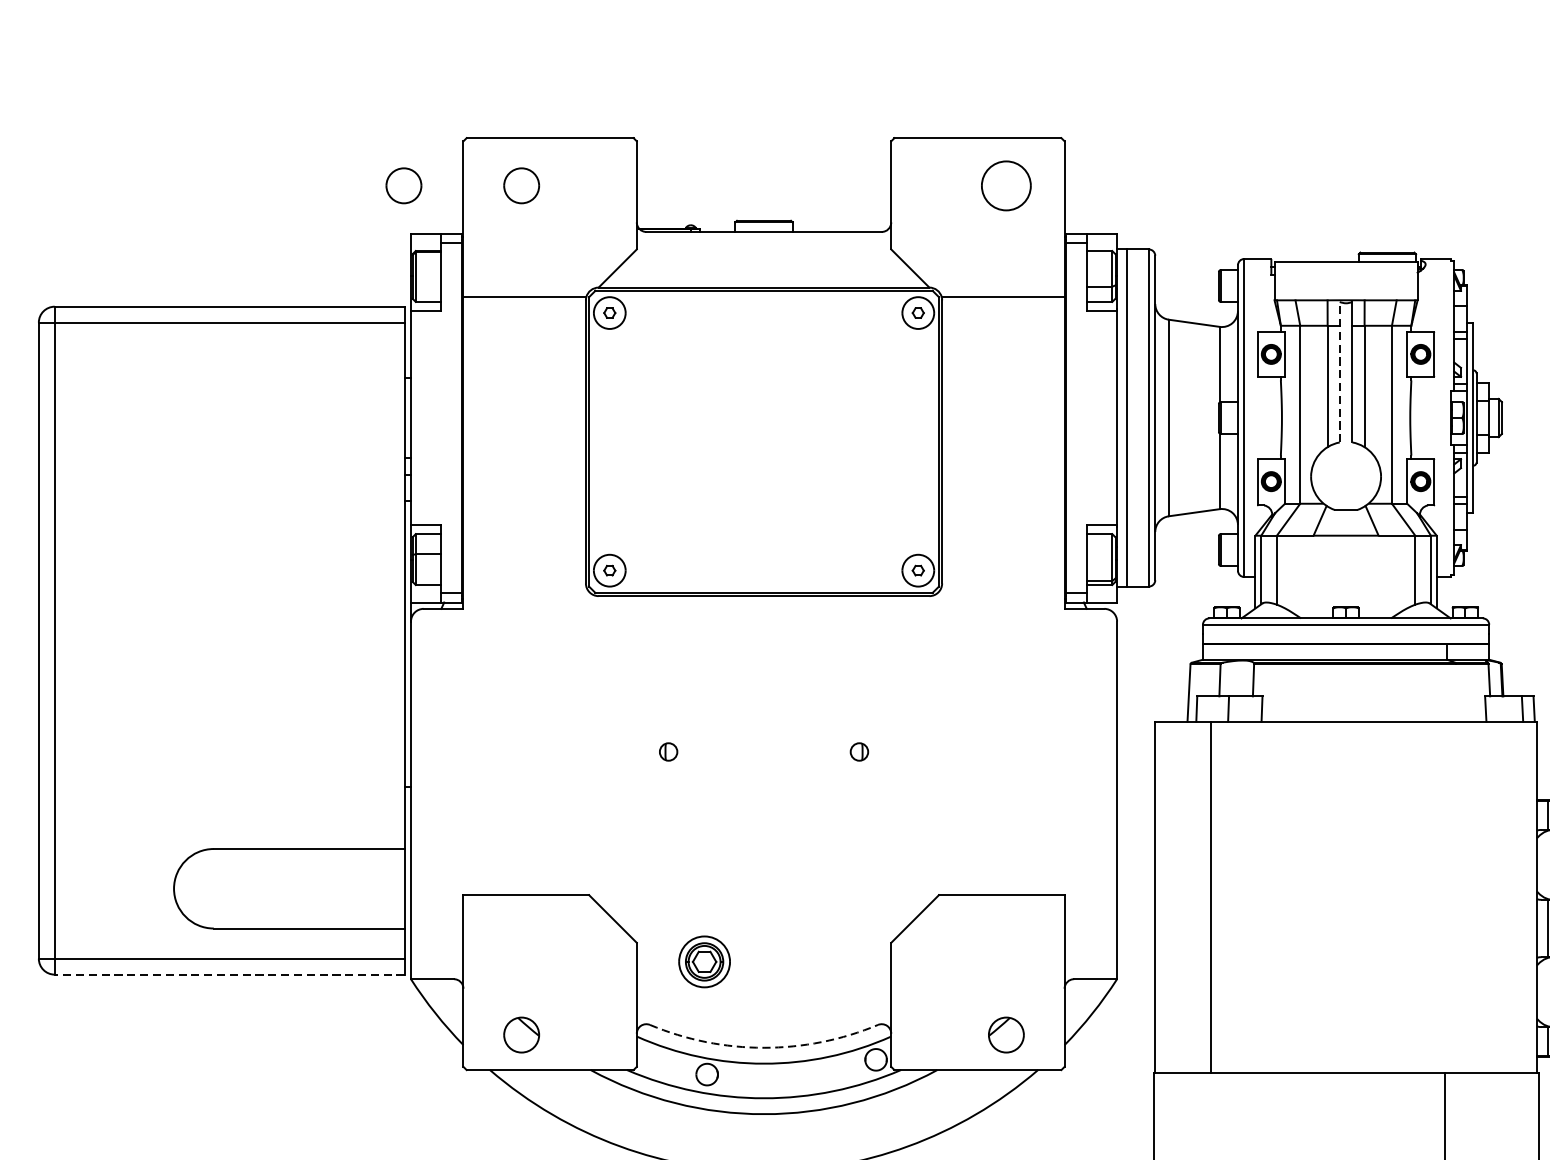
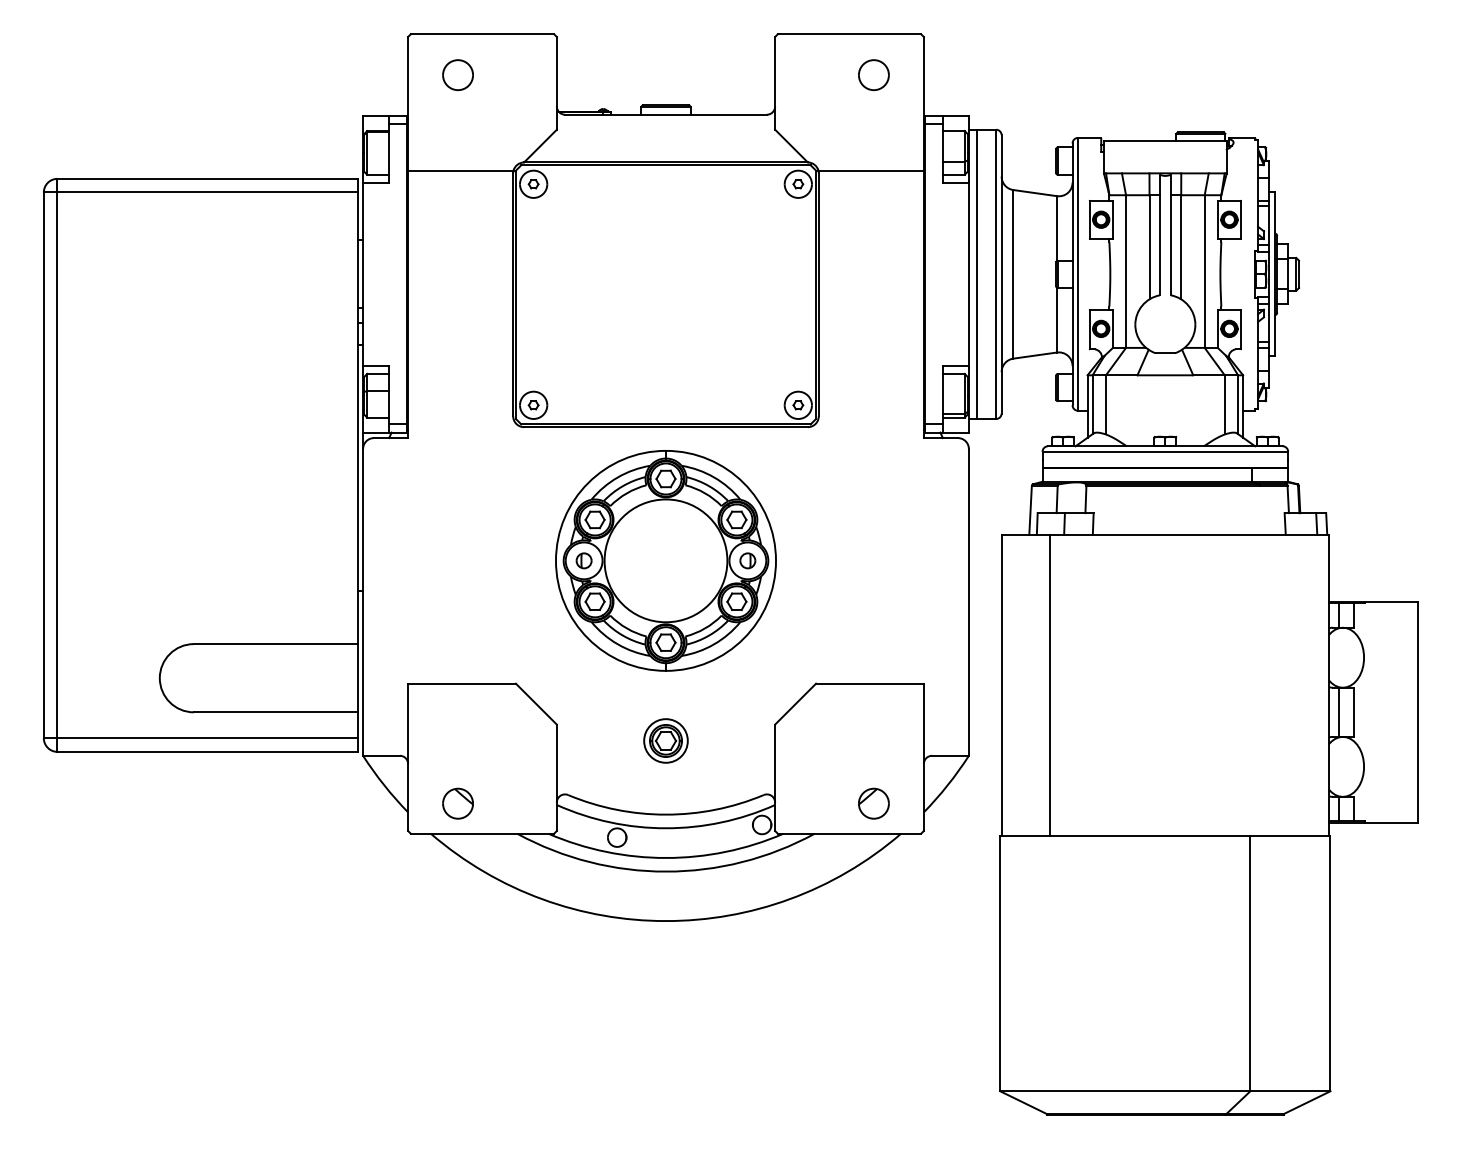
part: (403, 185) -> (356, 74), removed
part: (1005, 185) -> (873, 74), size x0.71
line: (1339, 371) -> (1159, 234), dashed -> solid
part: (763, 751) -> (665, 560), added
part: (704, 961) -> (665, 740), moved
line: (229, 974) -> (207, 751), dashed -> solid
arc: (764, 1047) -> (666, 814), dashed -> solid

